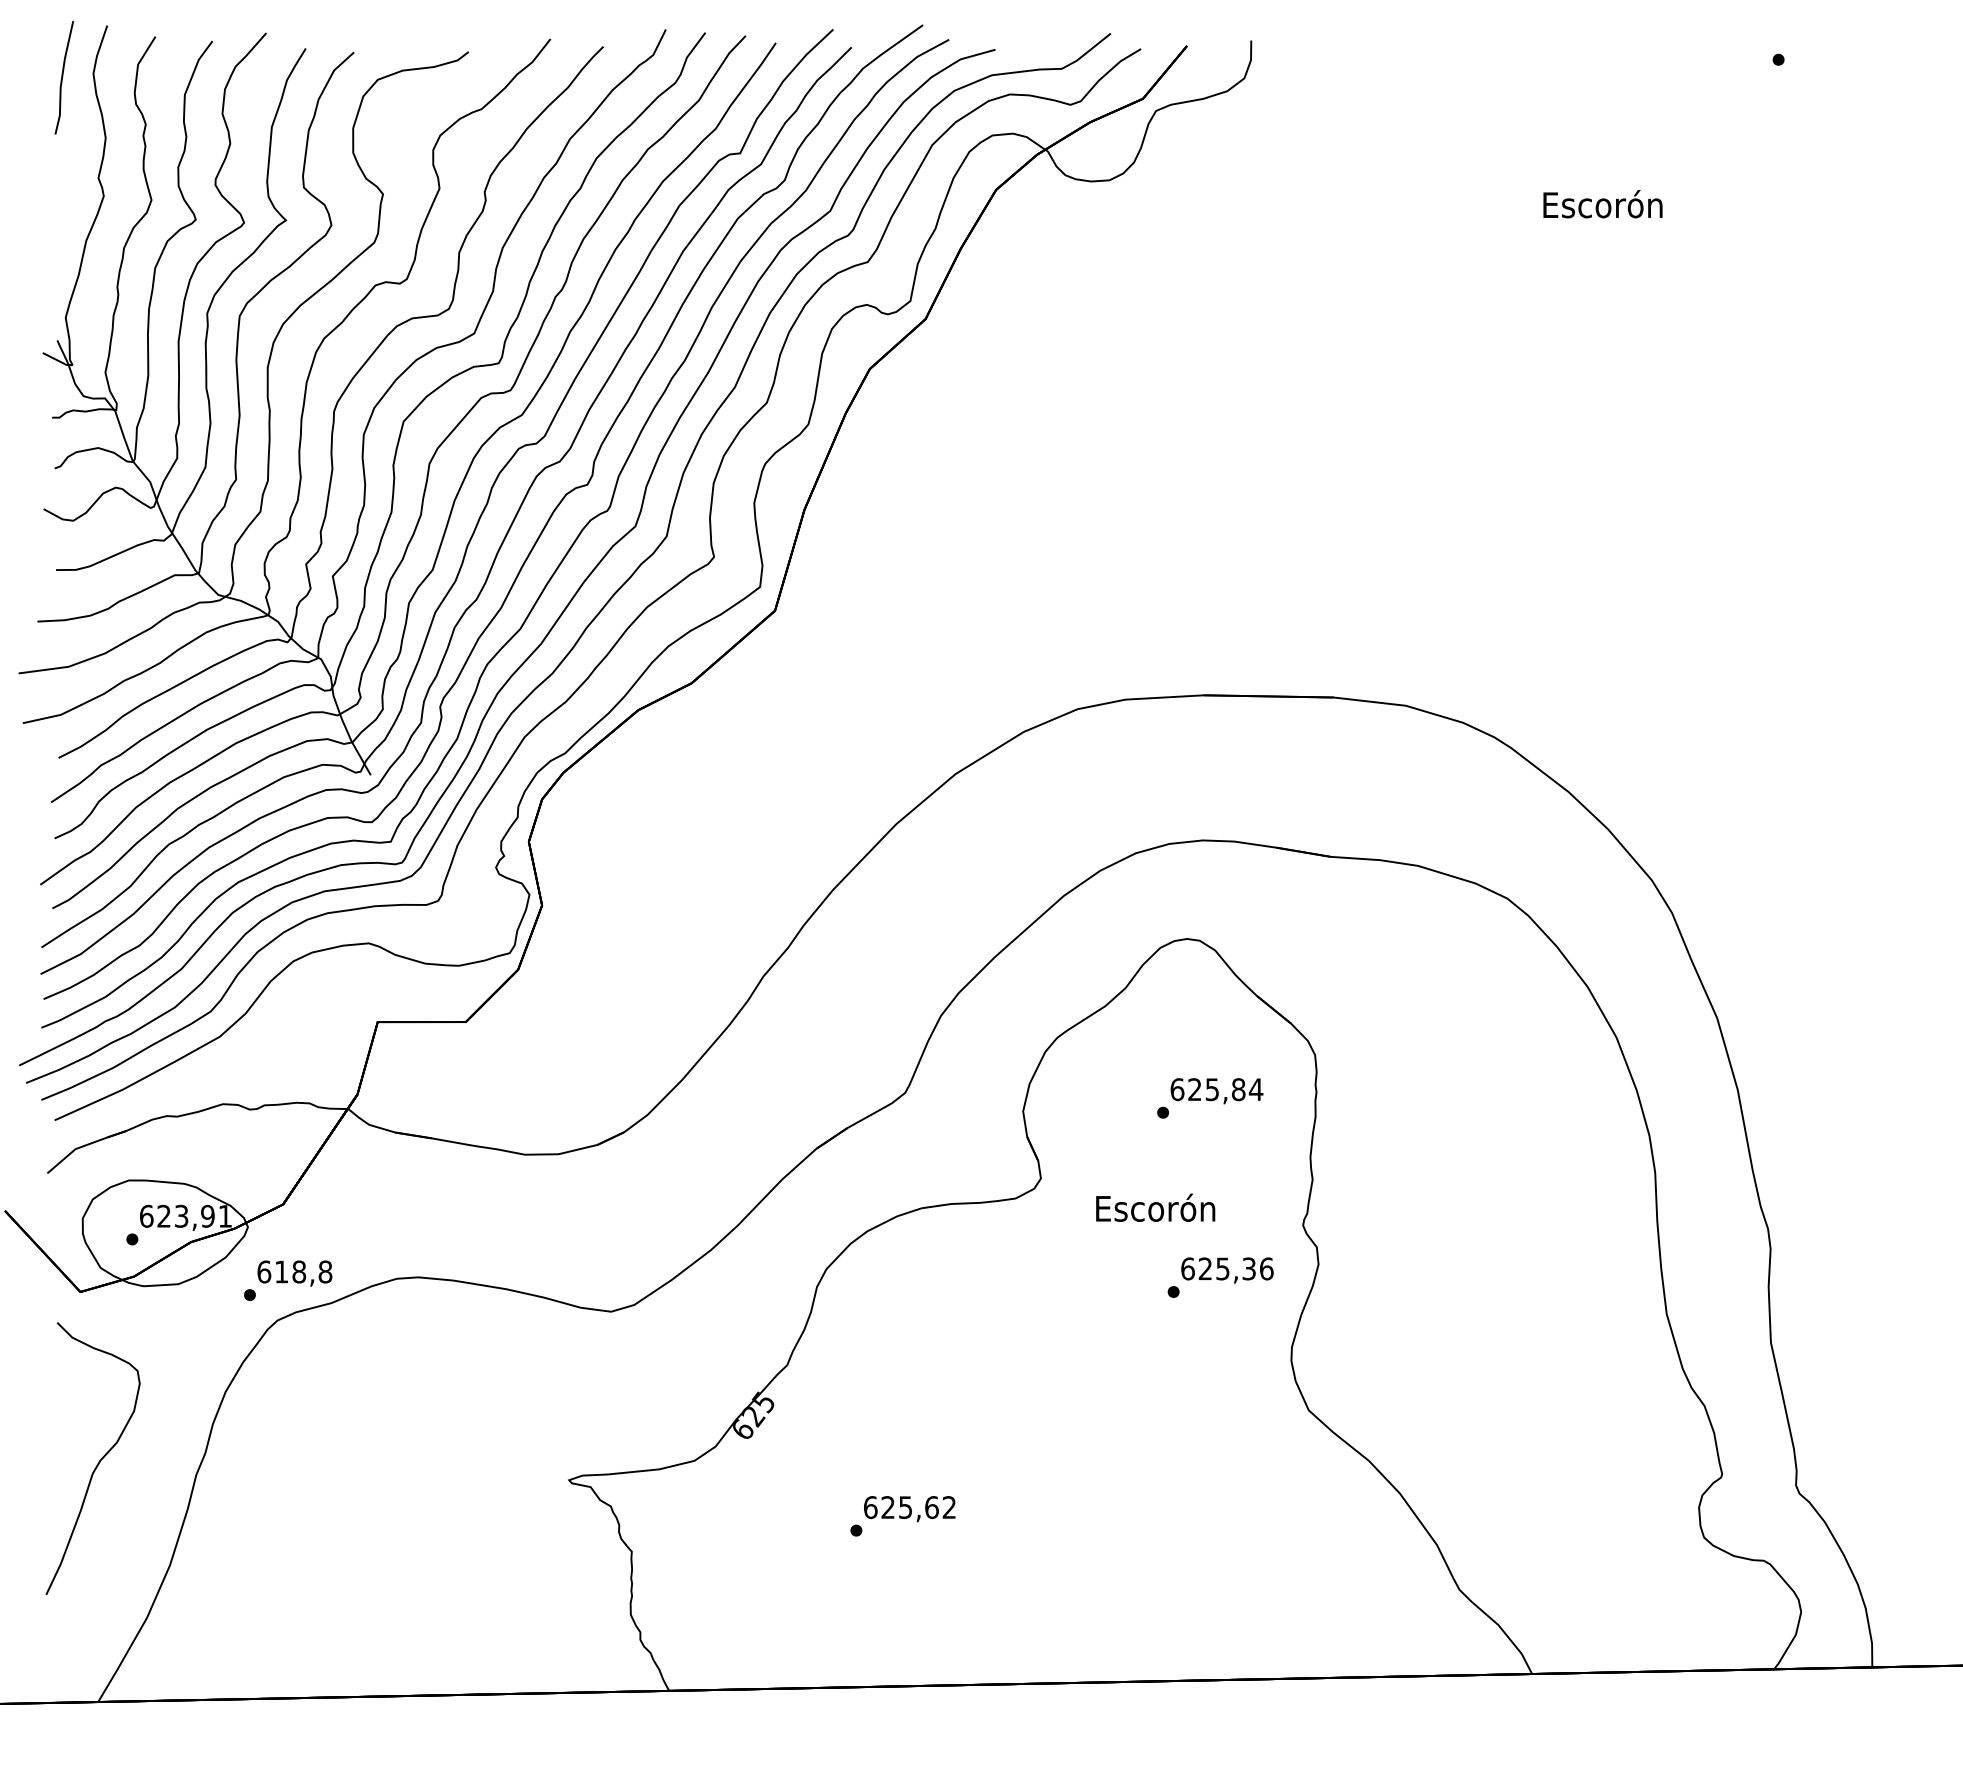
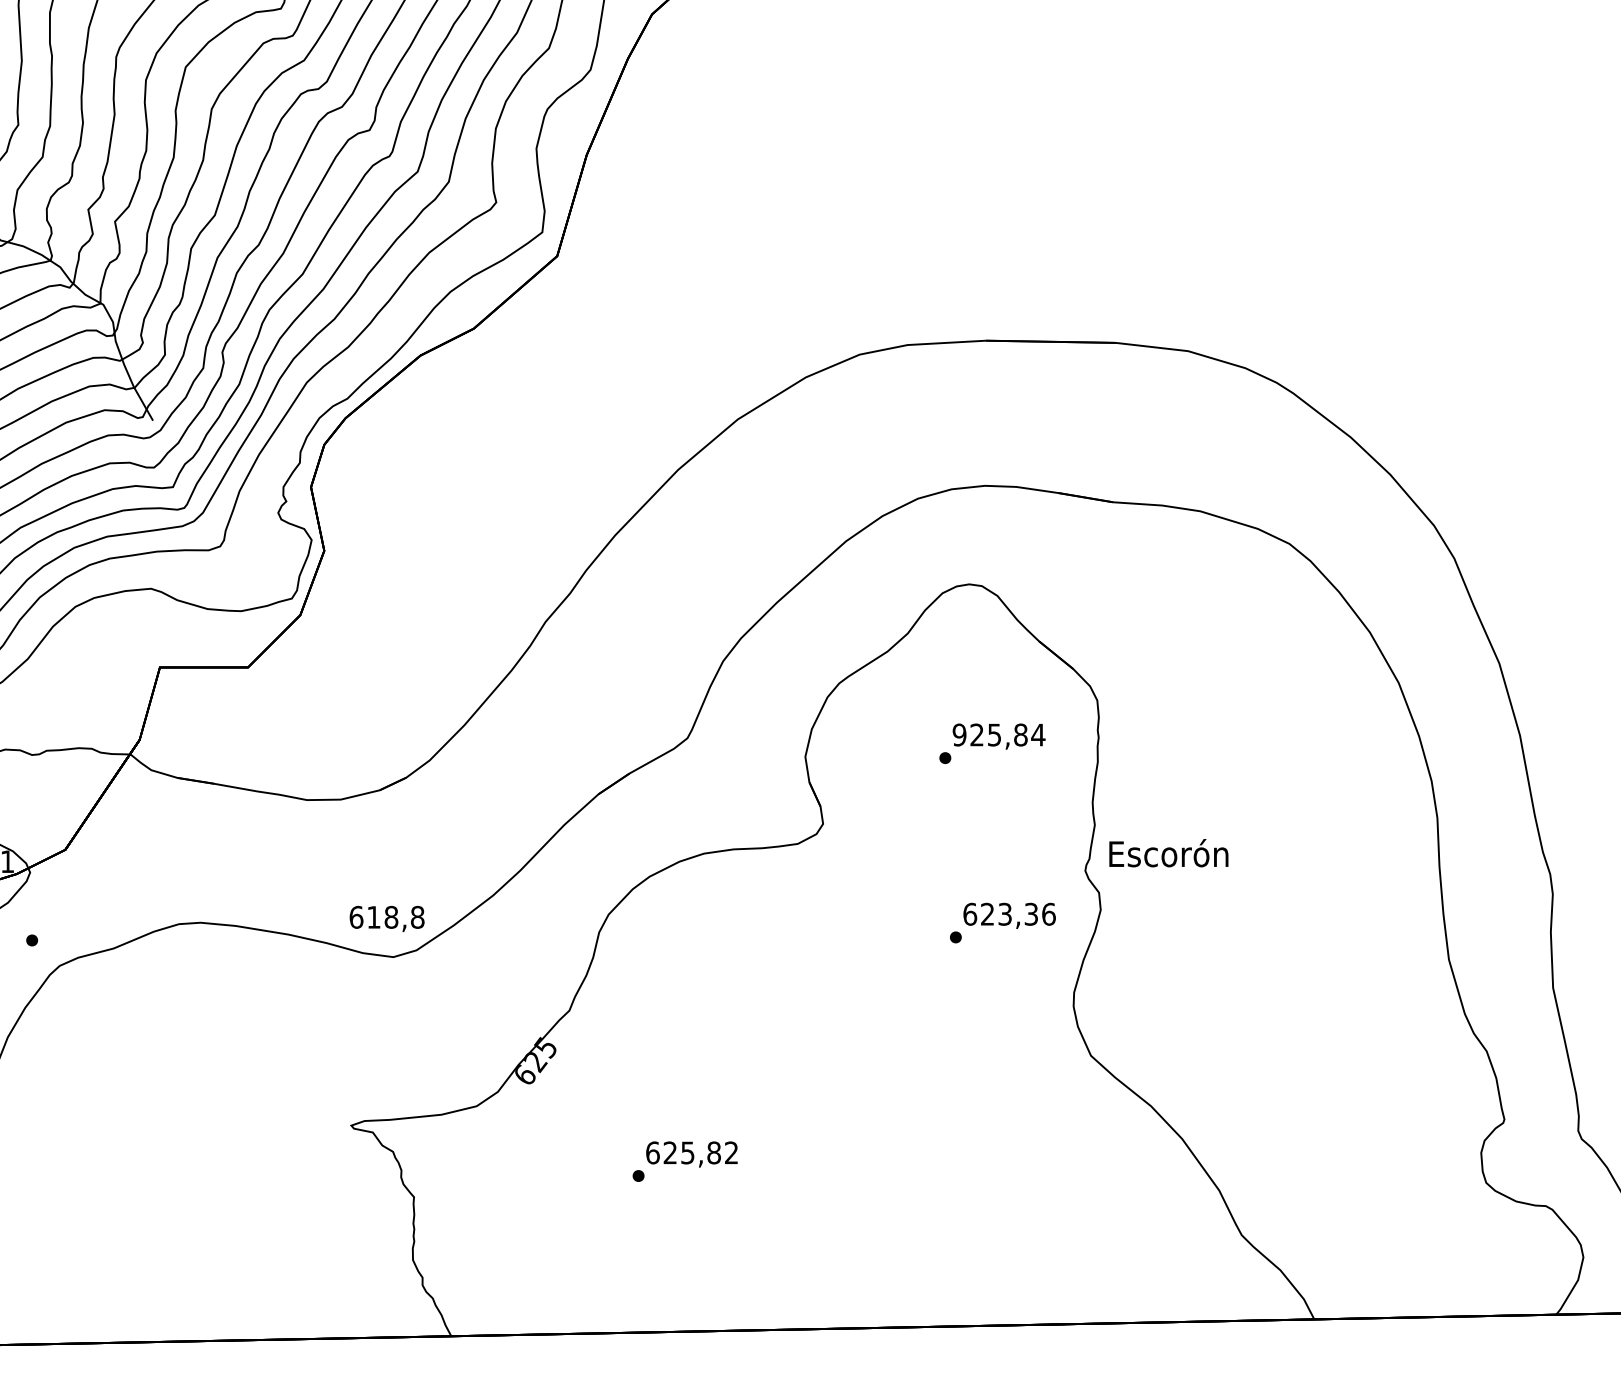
text: (1177, 1089) -> (959, 734), 625,84 -> 925,84
text: (1155, 1207) -> (1168, 852), moved
text: (1223, 1268) -> (1005, 913), 625,36 -> 623,36
text: (294, 1273) -> (386, 918), moved
text: (931, 1507) -> (713, 1152), 625,62 -> 625,82

